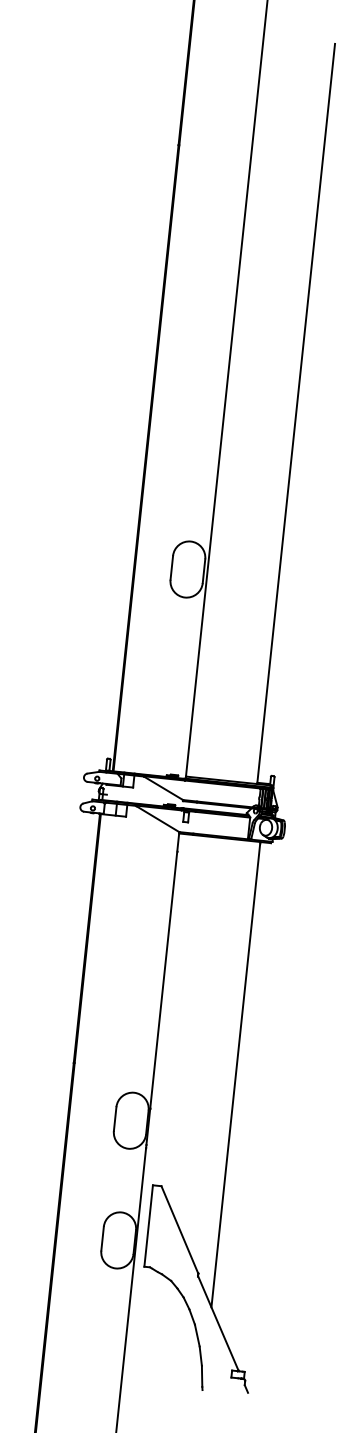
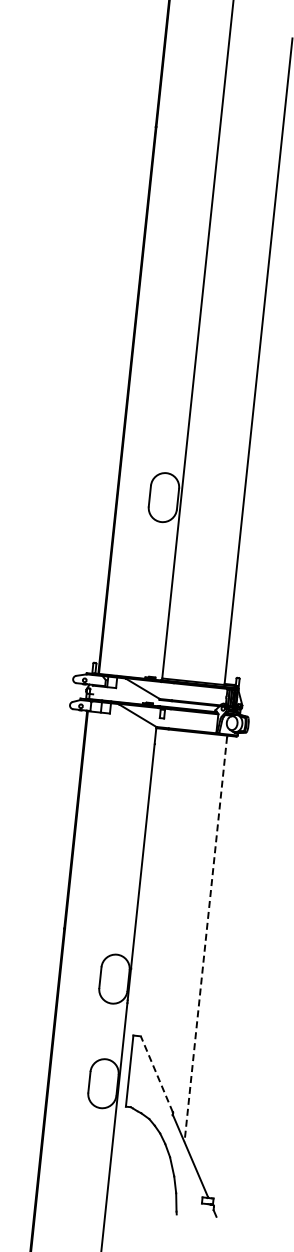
line: (235, 1075) -> (205, 939), solid -> dashed
line: (179, 1228) -> (156, 1073), solid -> dashed

